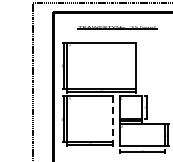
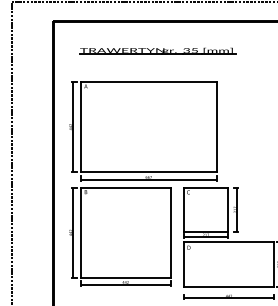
line: (117, 27) -> (158, 50), moved
line: (113, 119) -> (171, 233), dashed -> solid

